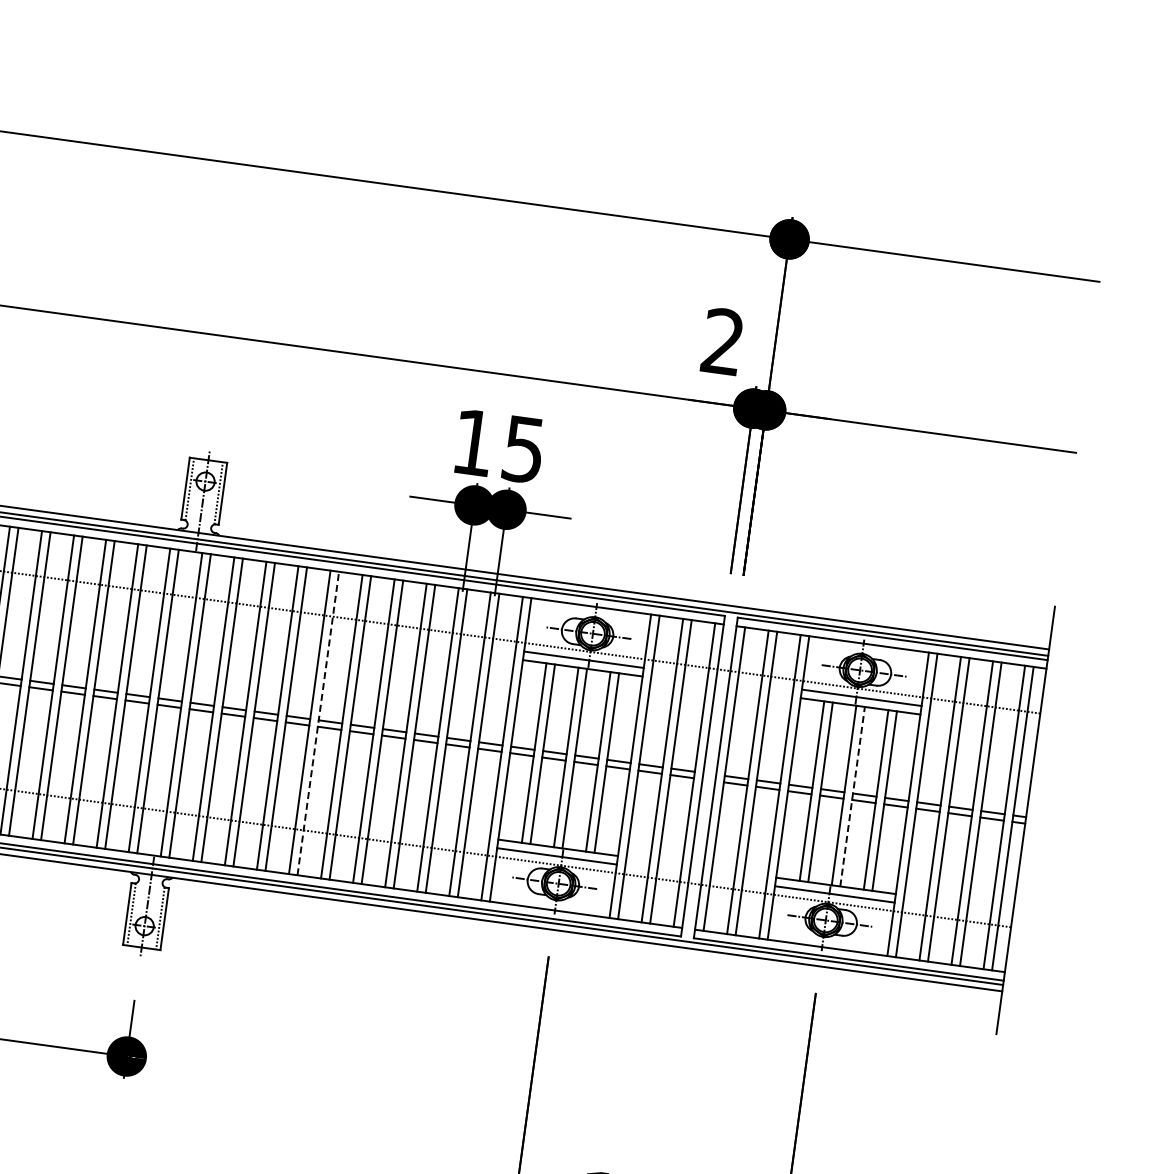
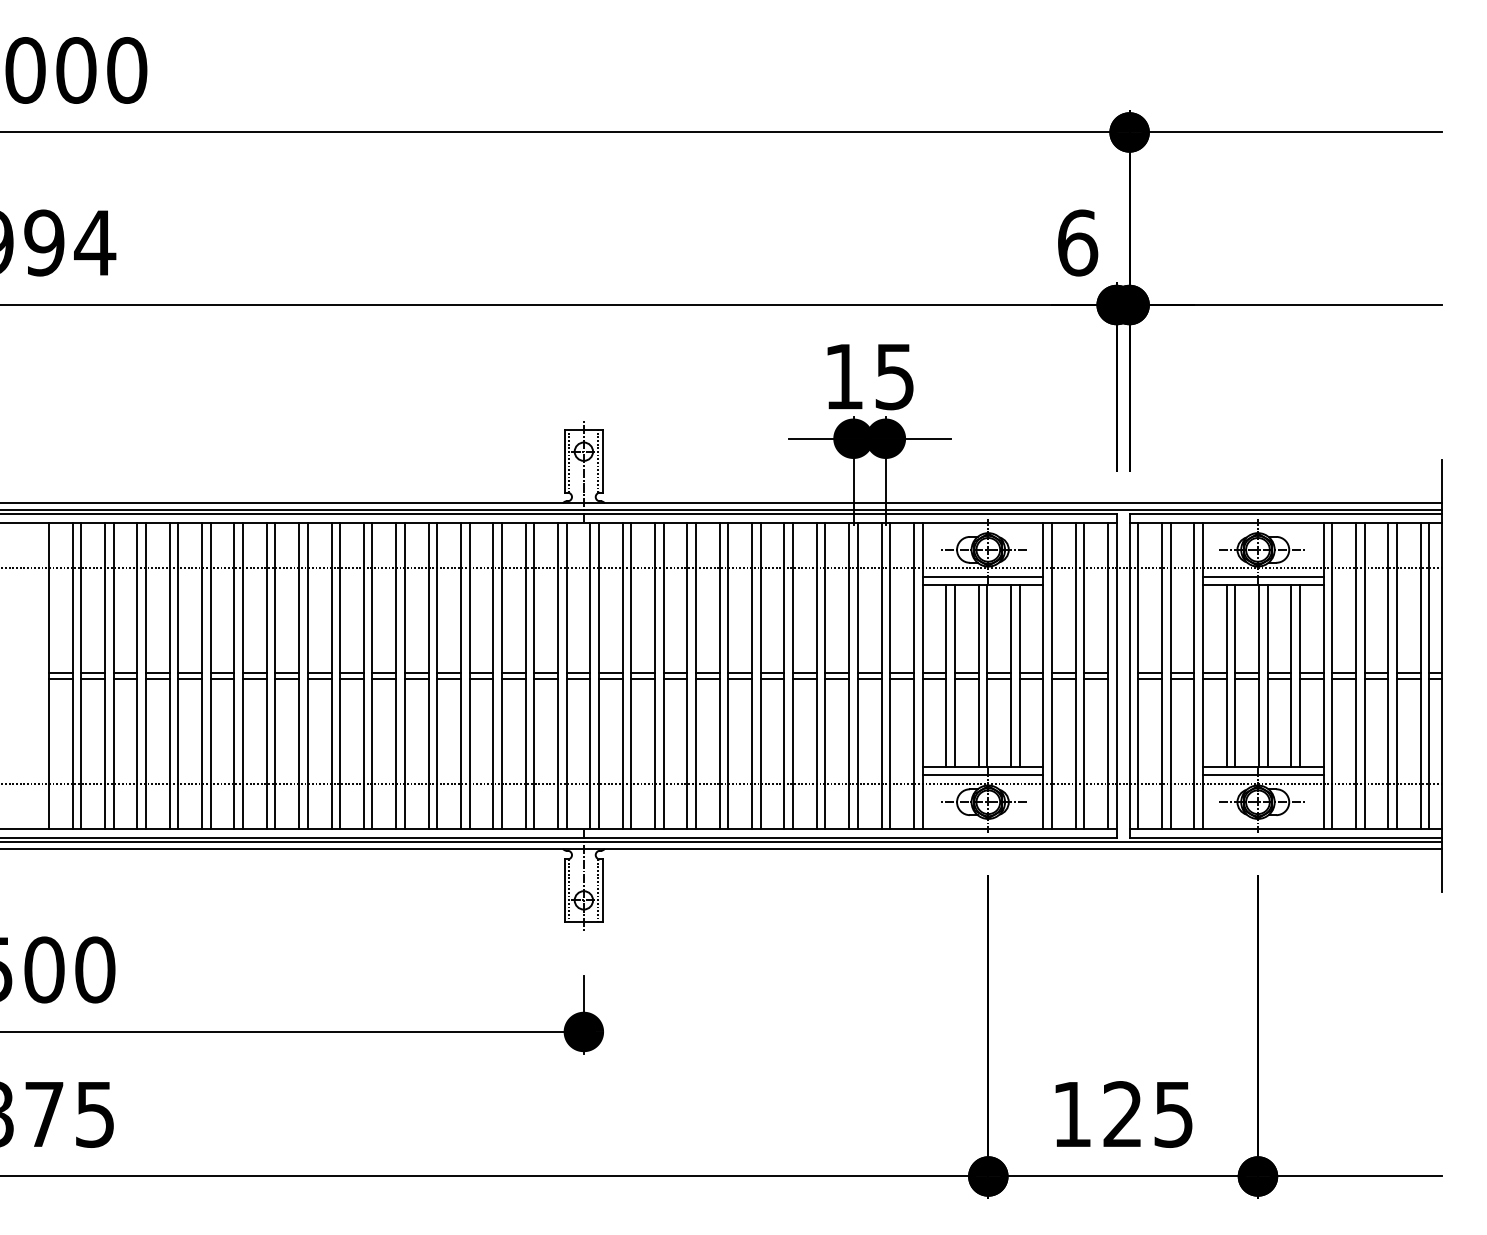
text: (724, 341) -> (1078, 242), 2 -> 6
line: (318, 722) -> (728, 675), dashed -> solid
line: (852, 797) -> (1267, 676), dashed -> solid

